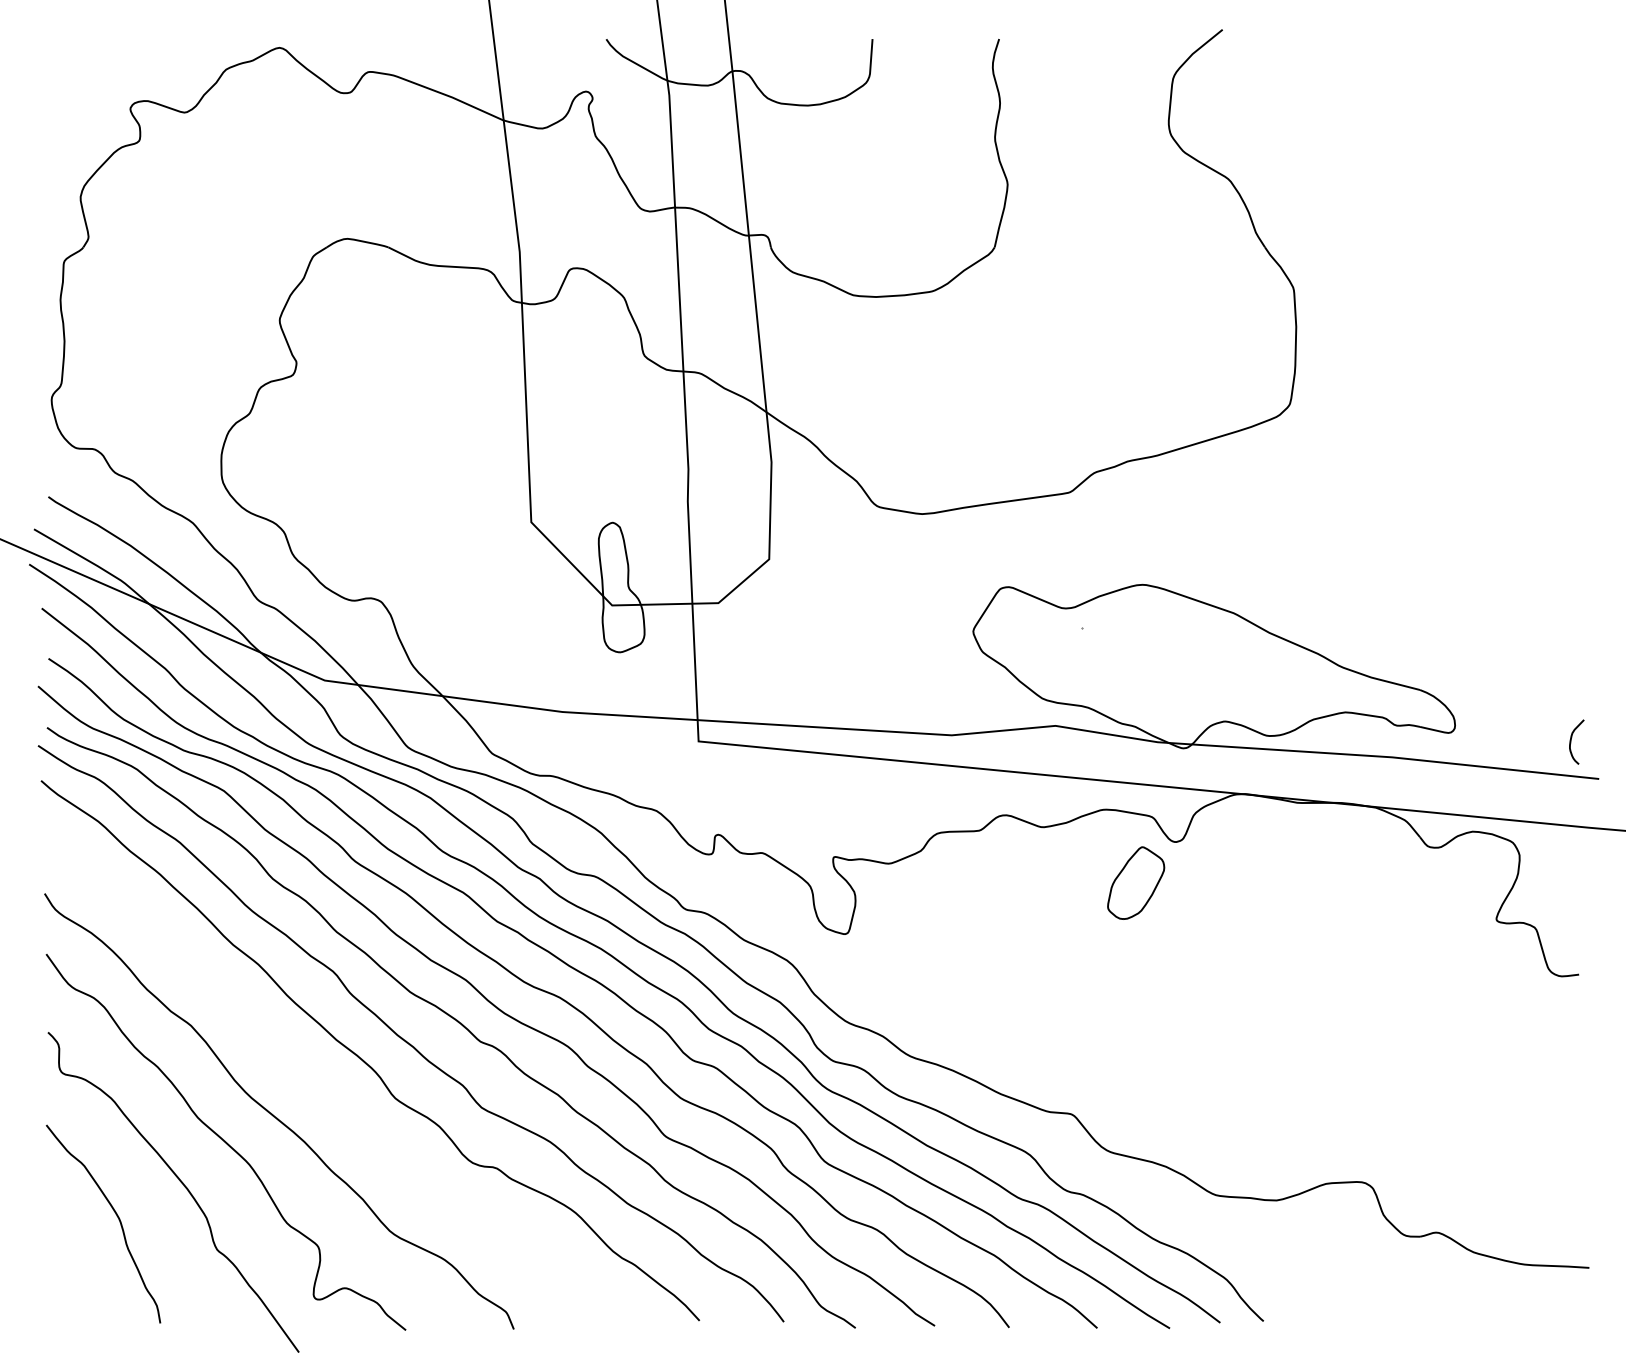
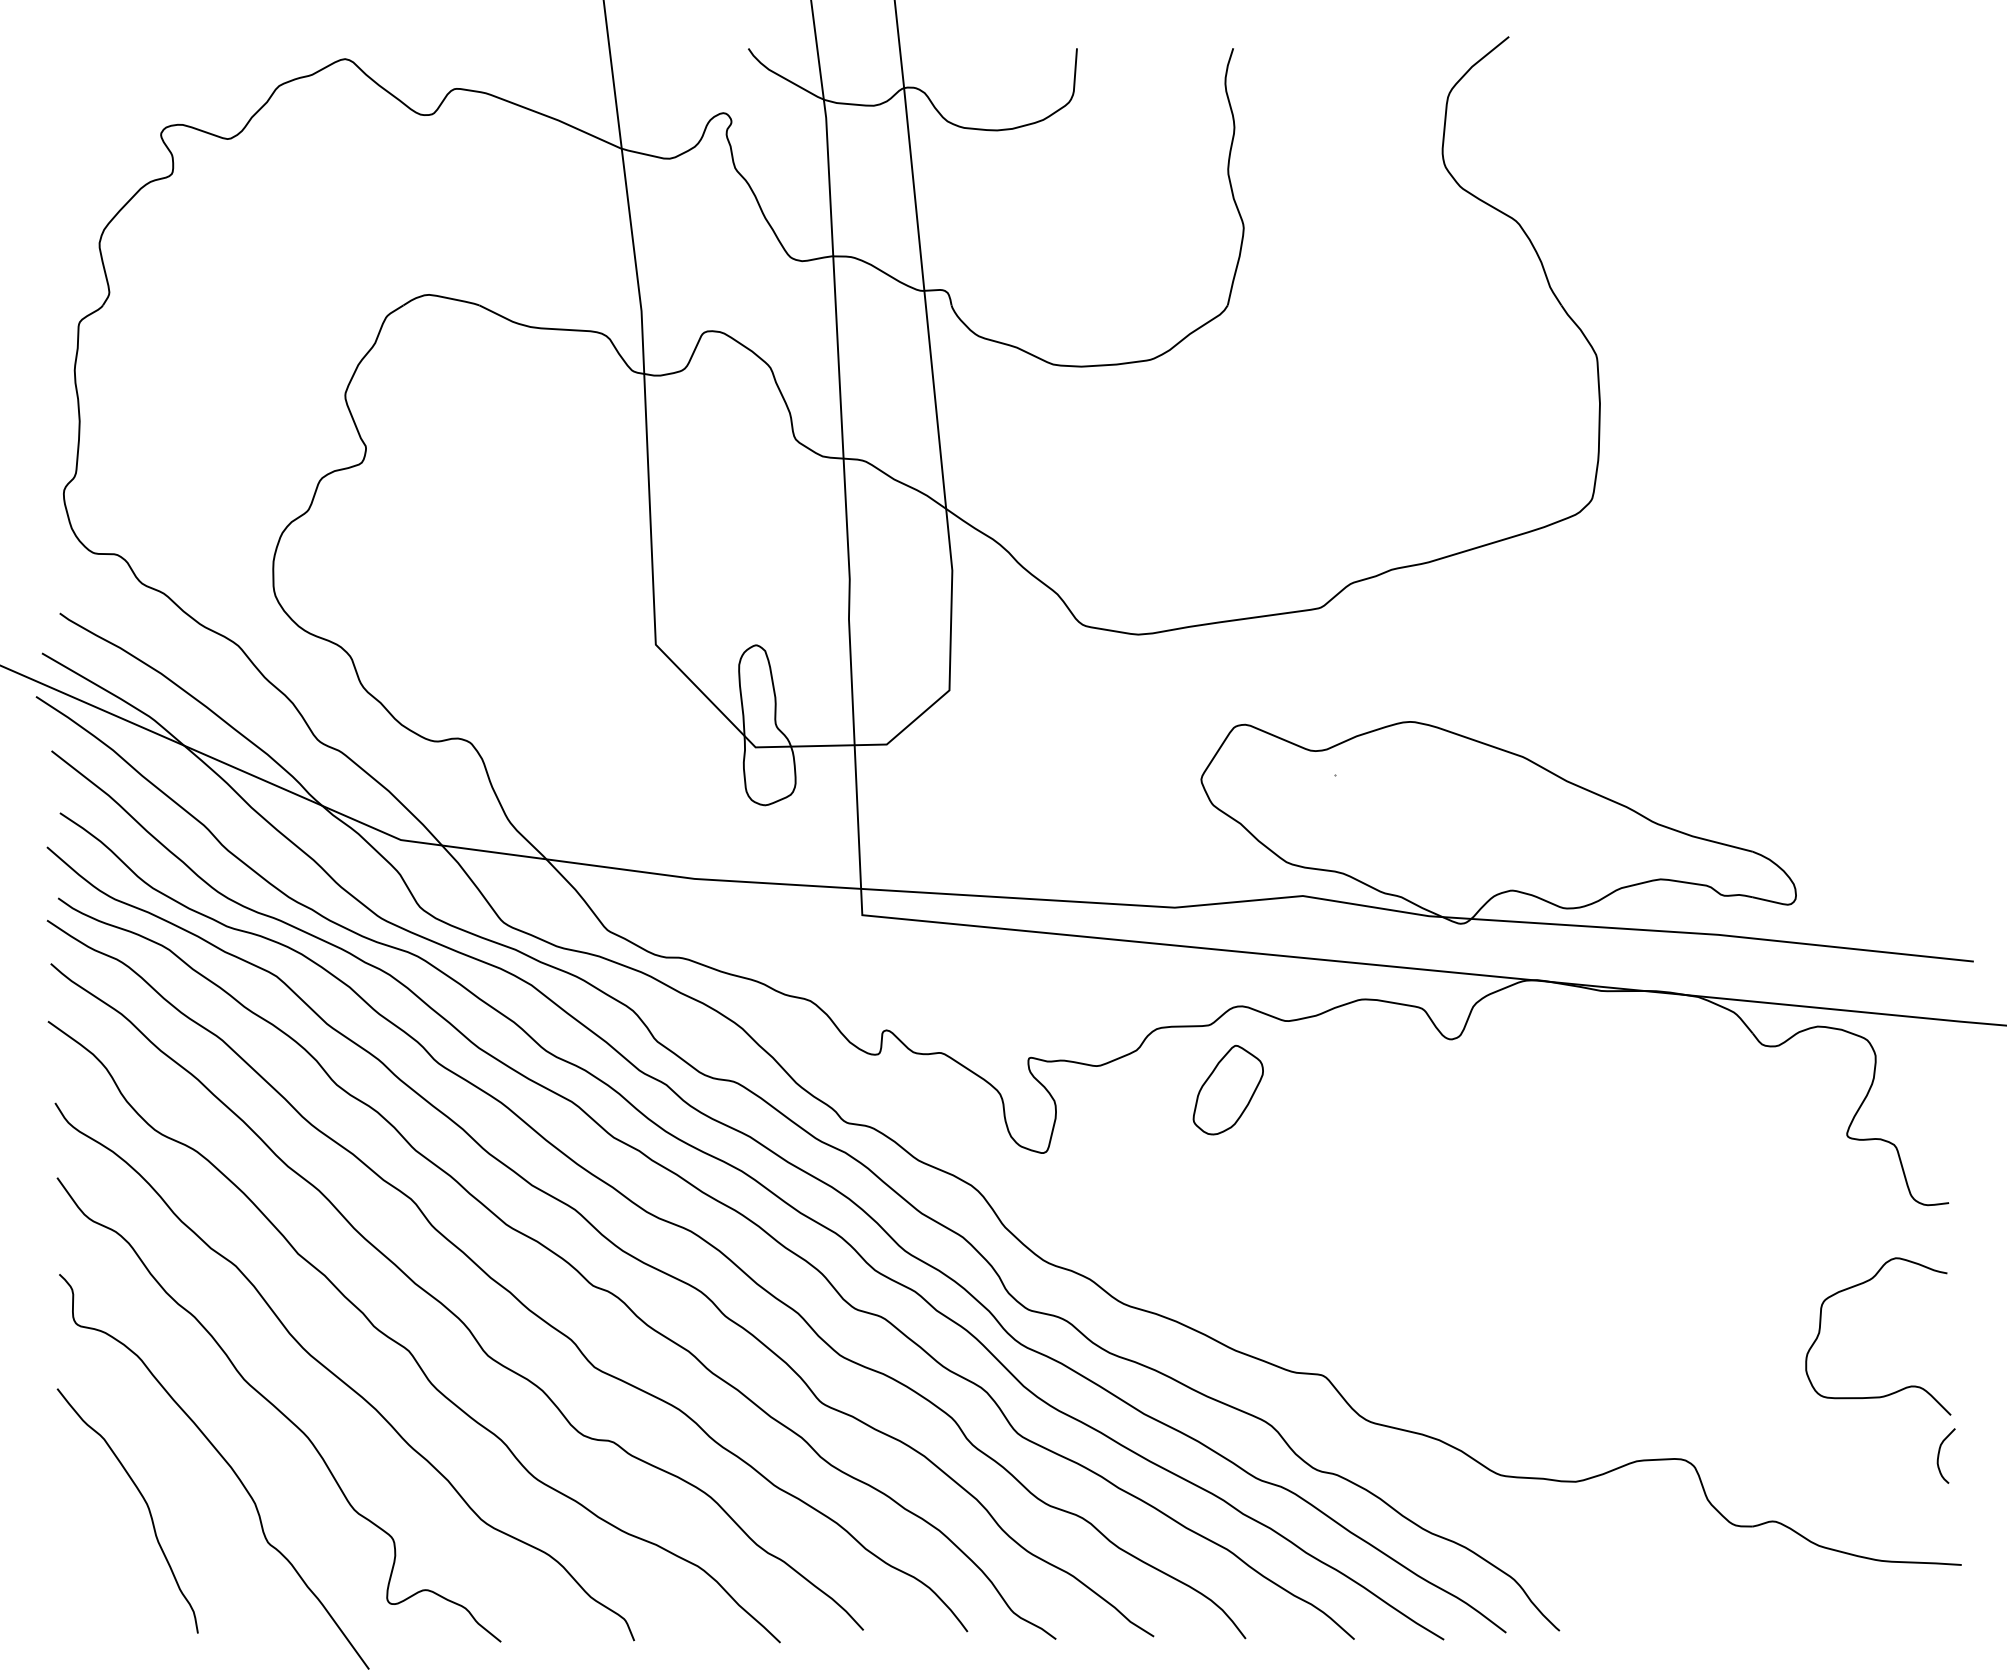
curve: (1571, 741) -> (1939, 1455), moved
part: (1135, 883) -> (1227, 1090), moved
curve: (1504, 1042) -> (1857, 1286), added
curve: (326, 1090) -> (403, 1345), added

